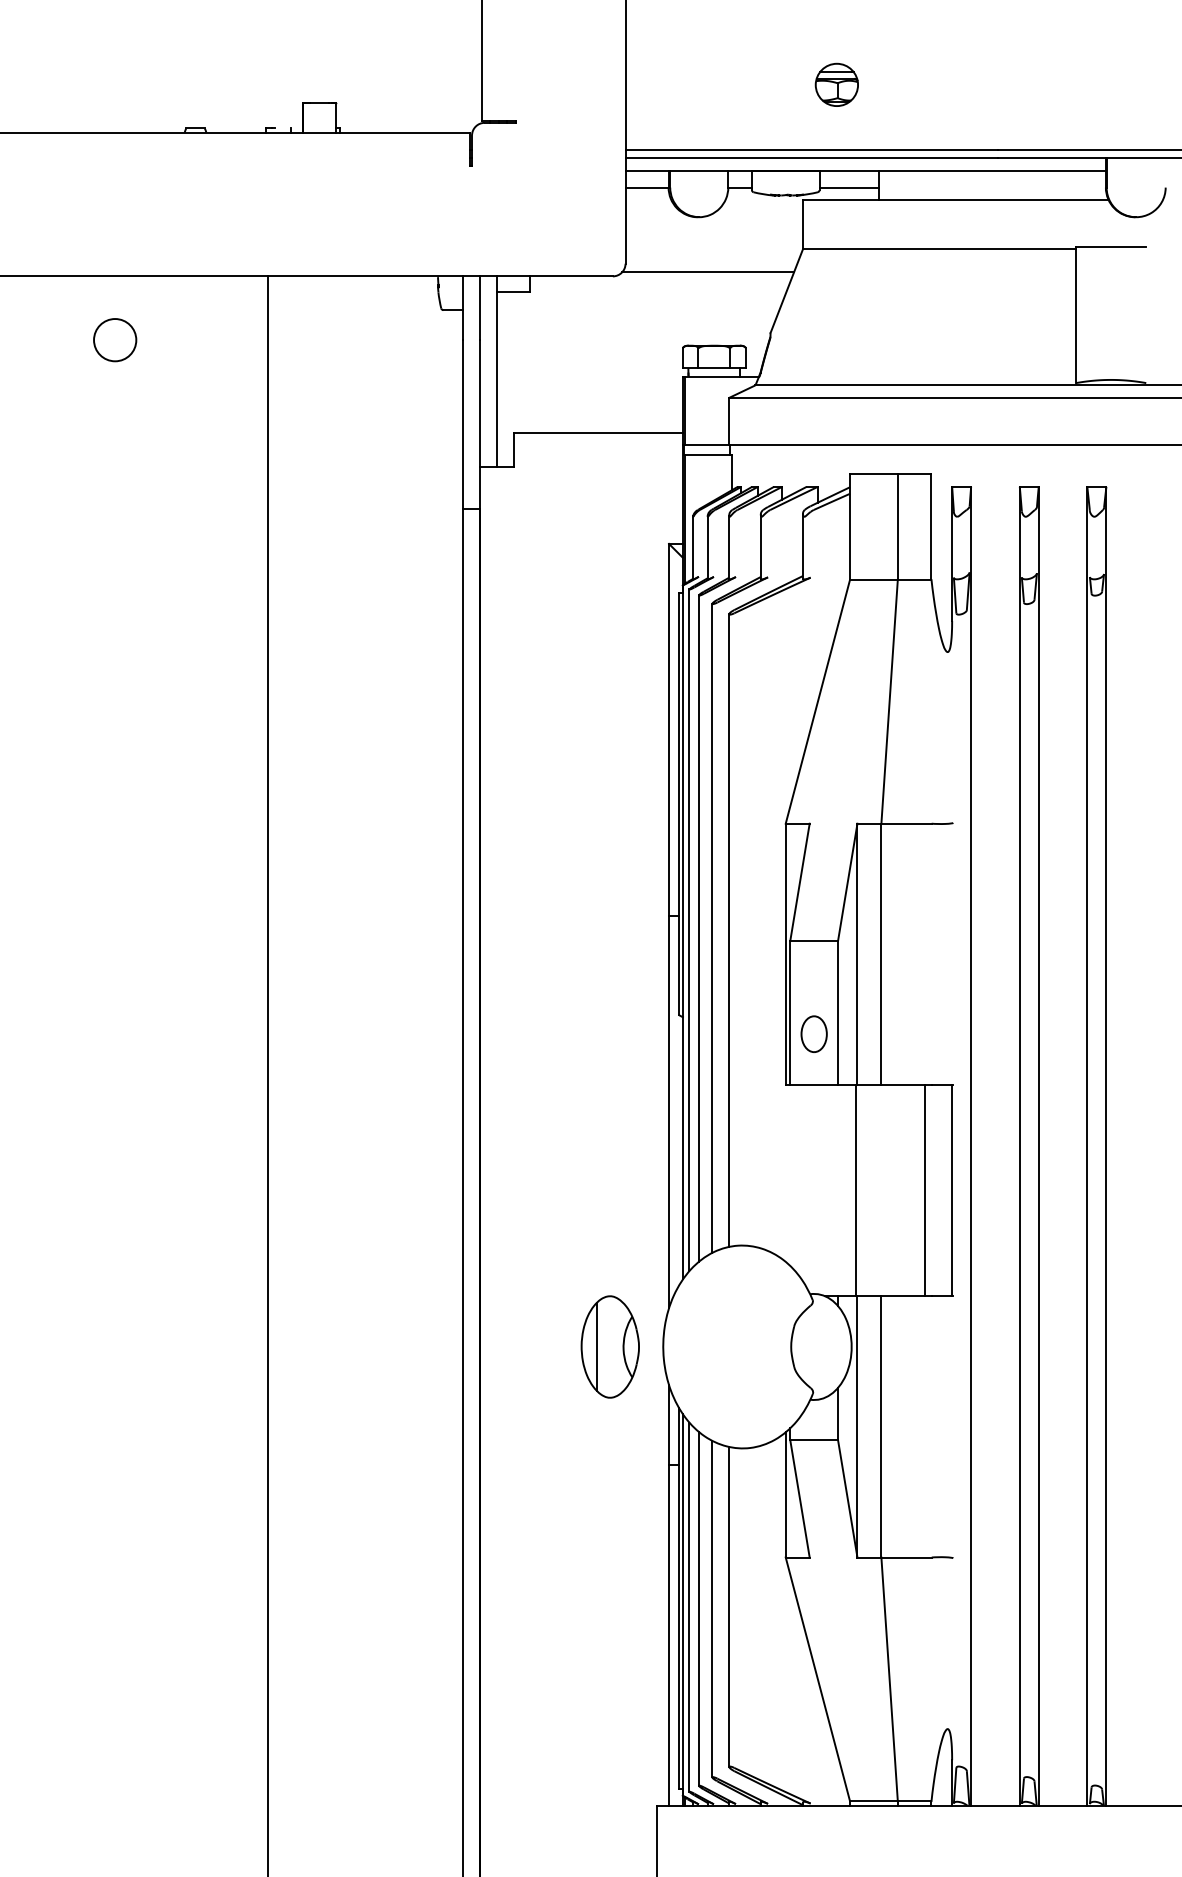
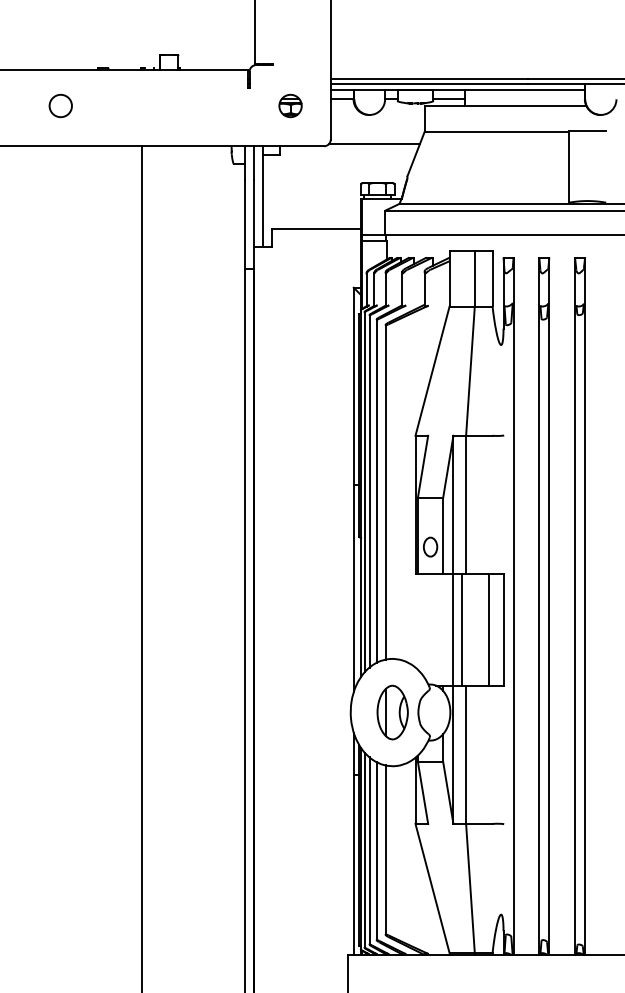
part: (836, 83) -> (290, 105), moved
circle: (114, 339) -> (60, 105), moved
line: (874, 1189) -> (462, 629), added
part: (609, 1346) -> (392, 712), moved

